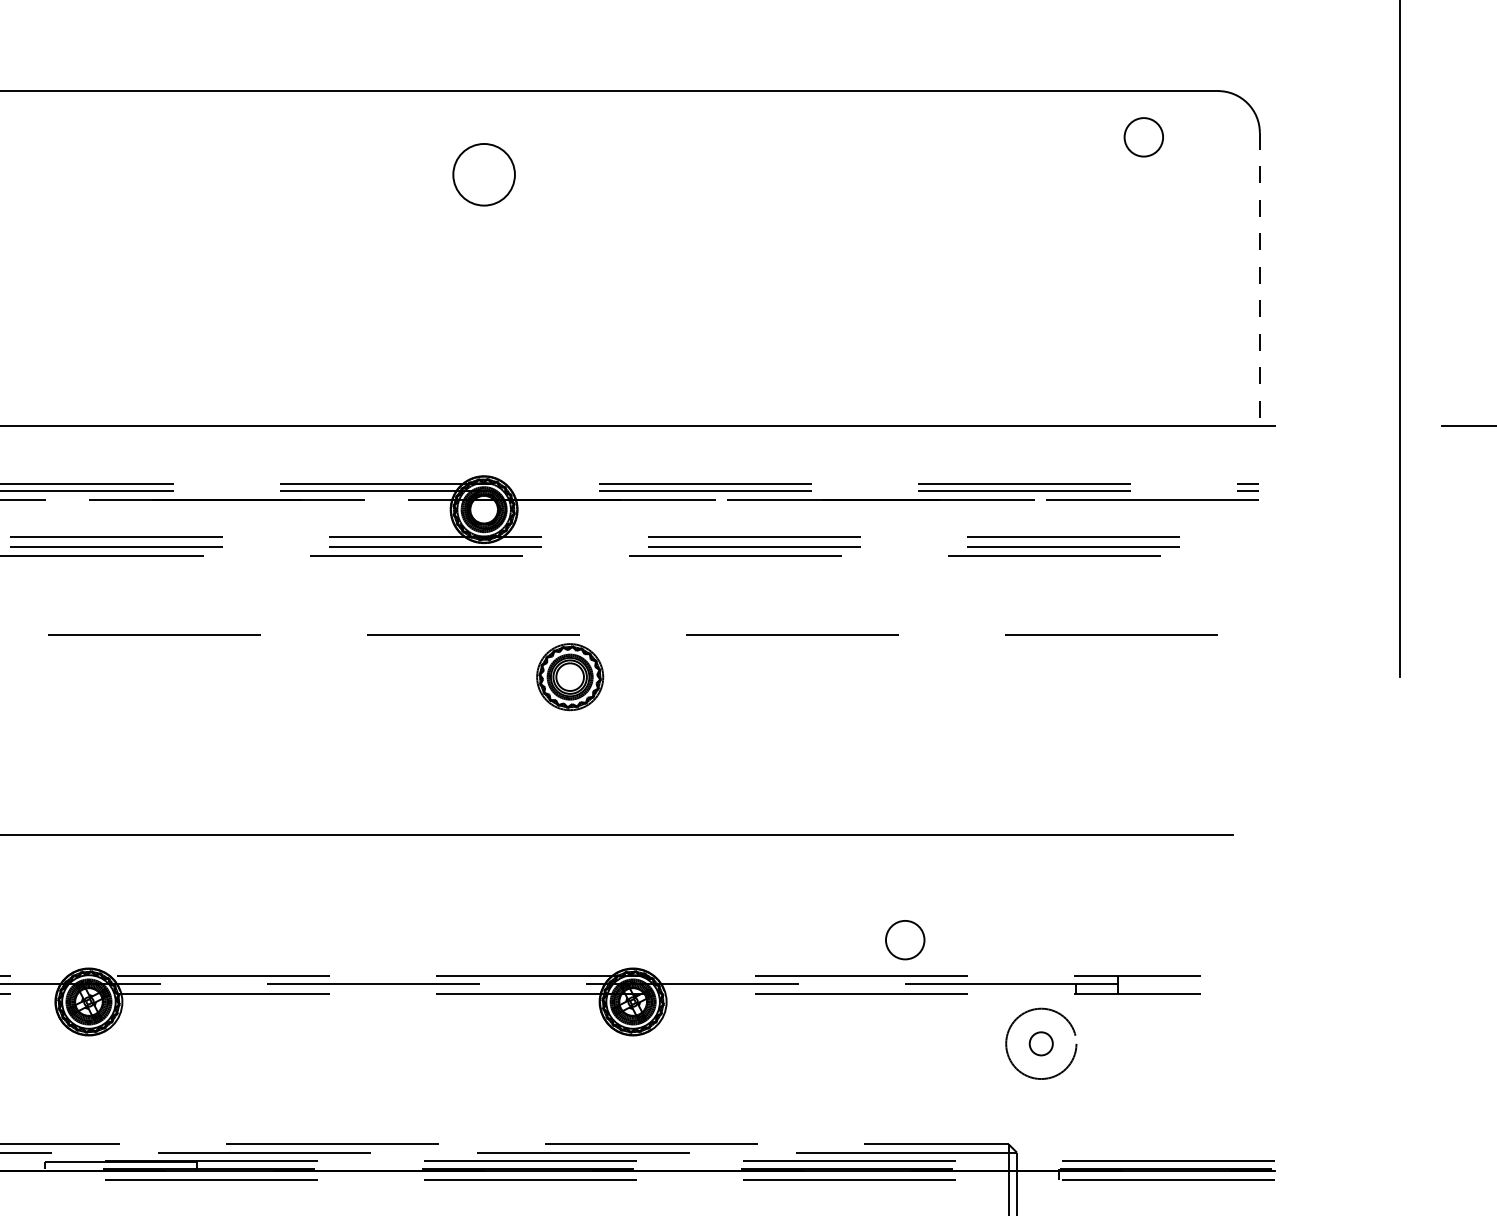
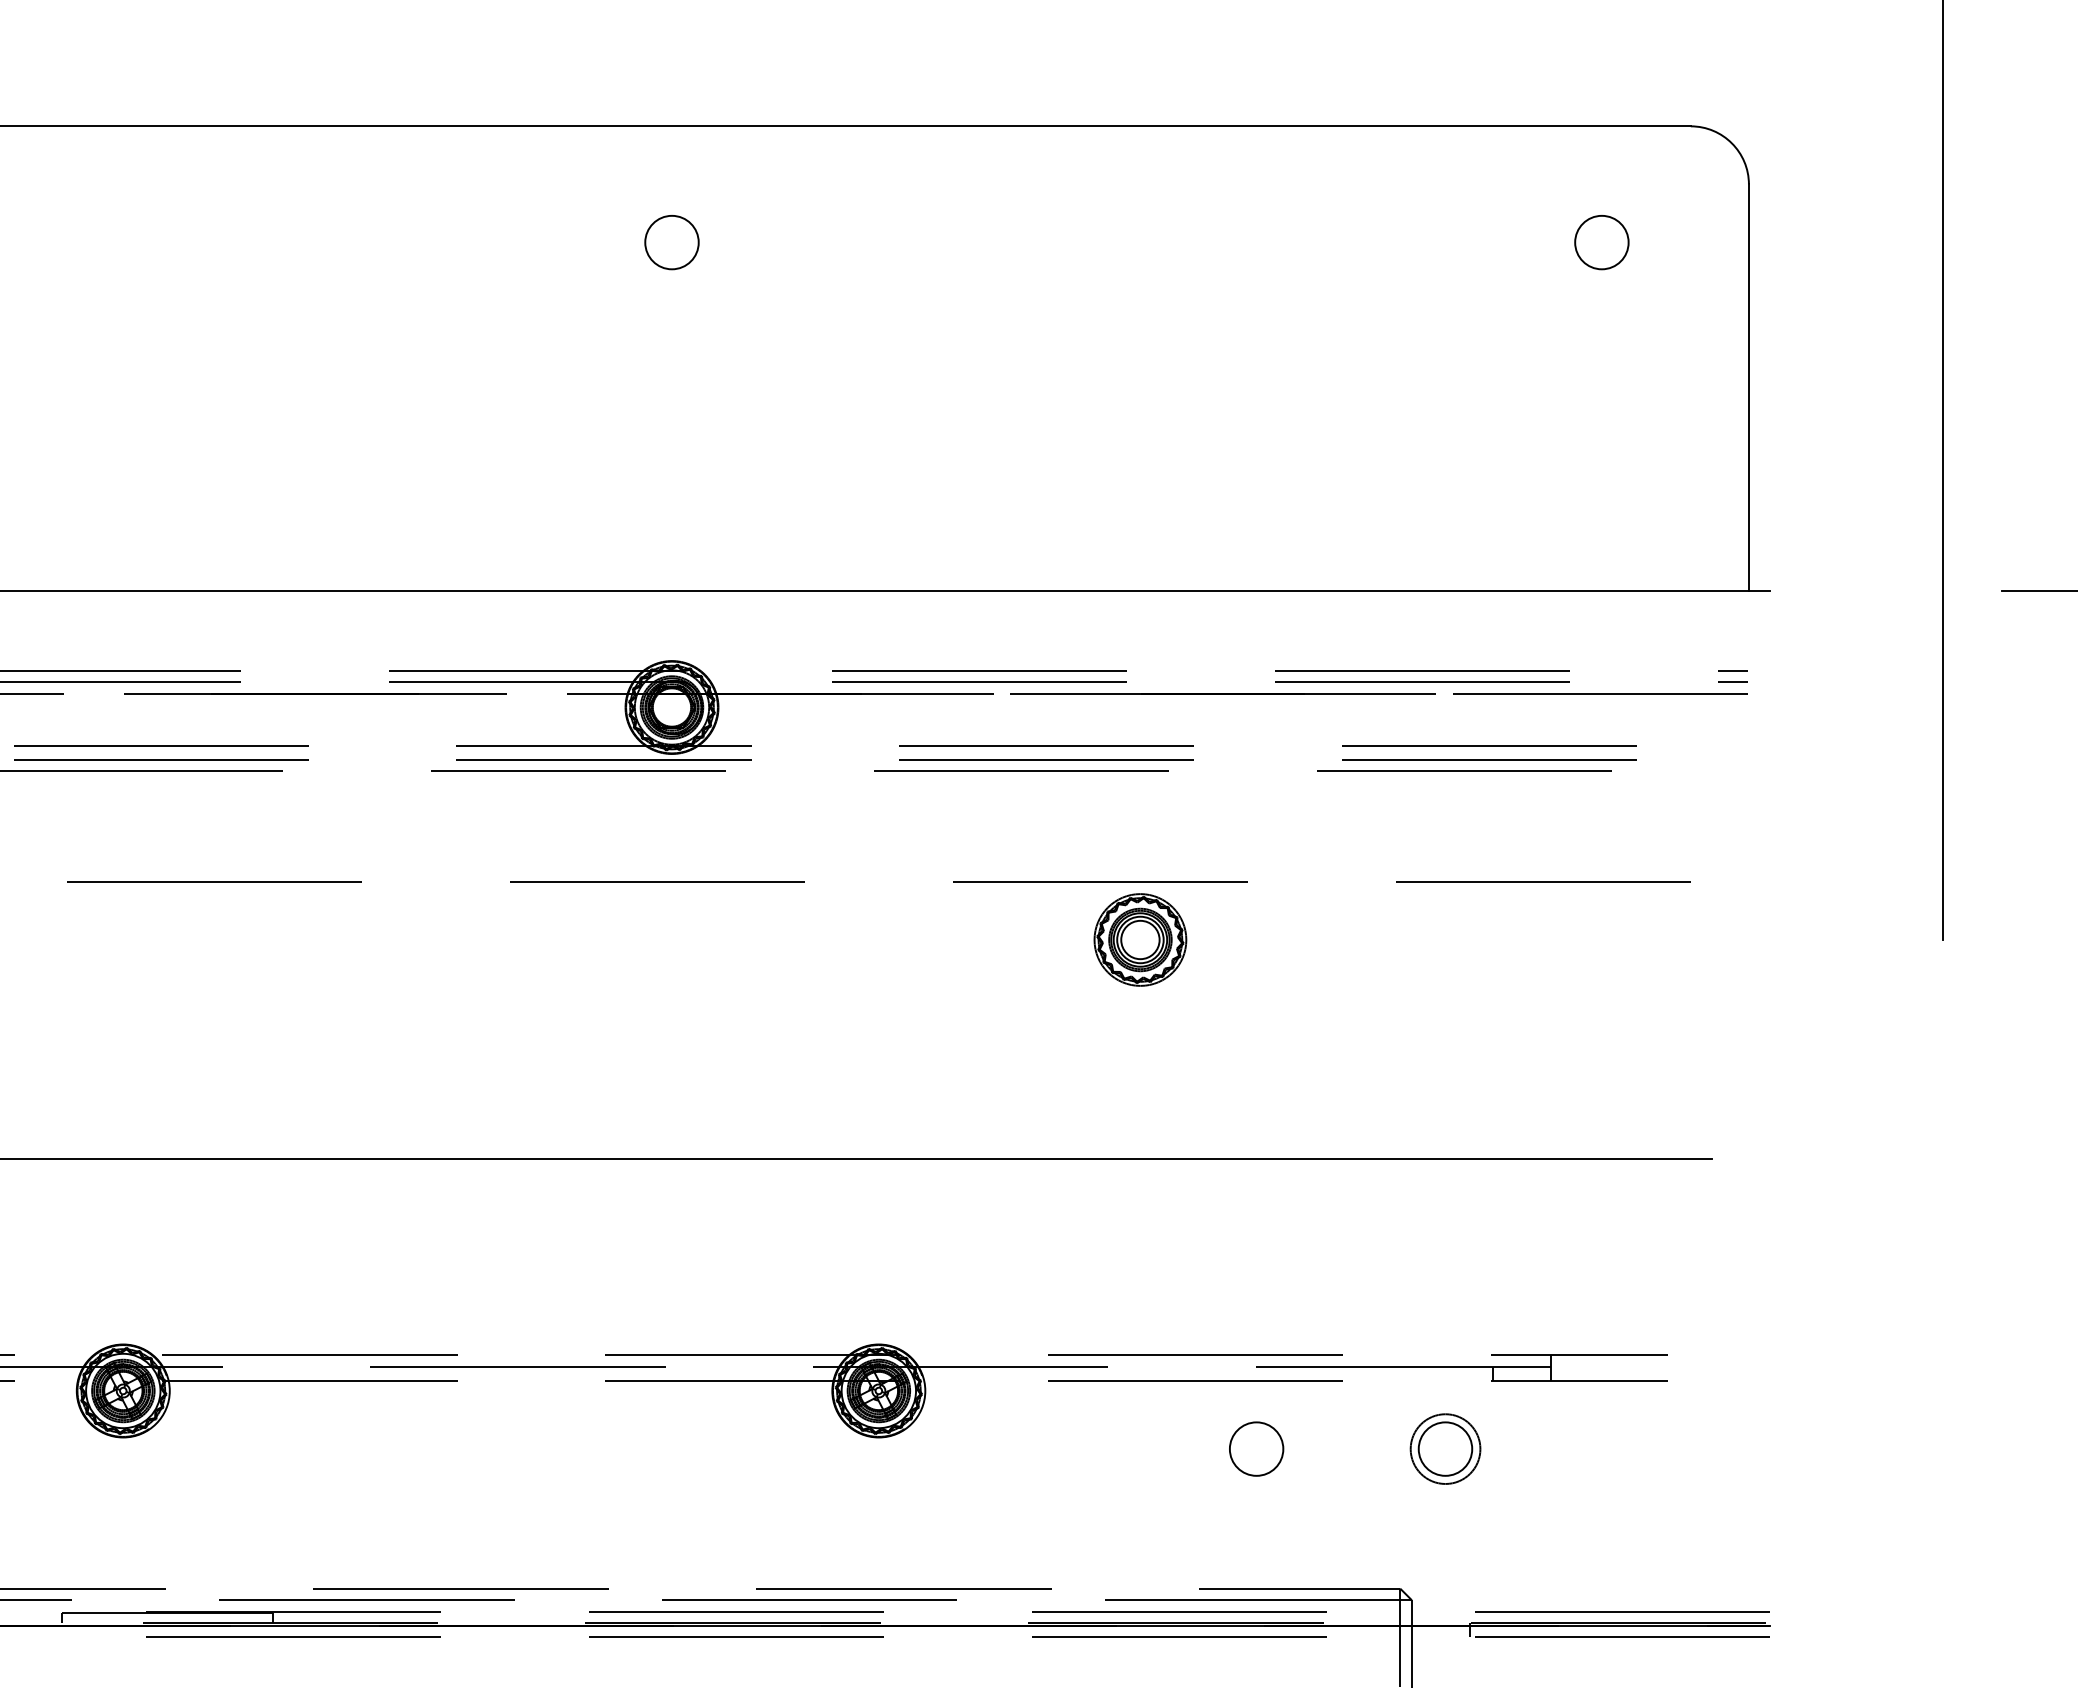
circle: (1143, 137) -> (1601, 242), moved
circle: (483, 174) -> (671, 242), size x0.62
line: (1259, 279) -> (1748, 388), dashed -> solid
part: (570, 676) -> (1140, 939), moved
circle: (905, 939) -> (1256, 1448), moved
circle: (1041, 1043) -> (1445, 1448), size x0.71
circle: (1041, 1043) -> (1445, 1448), size x1.67

